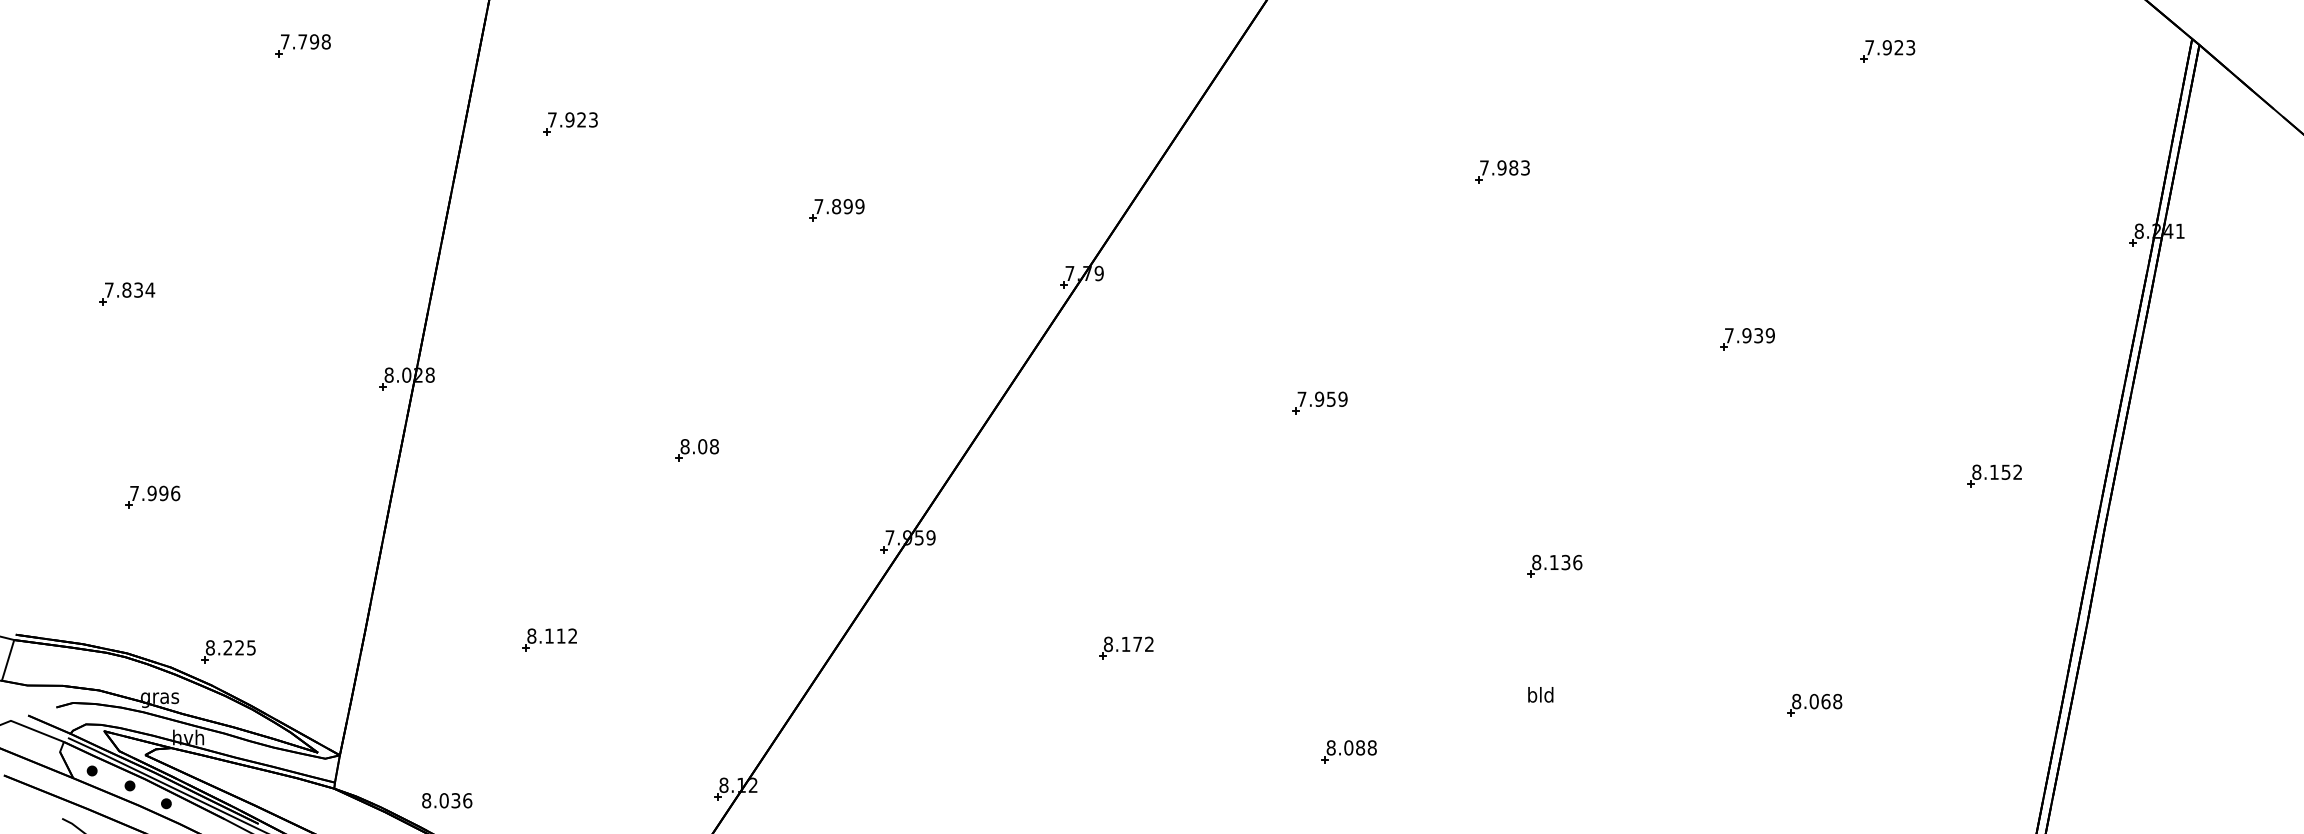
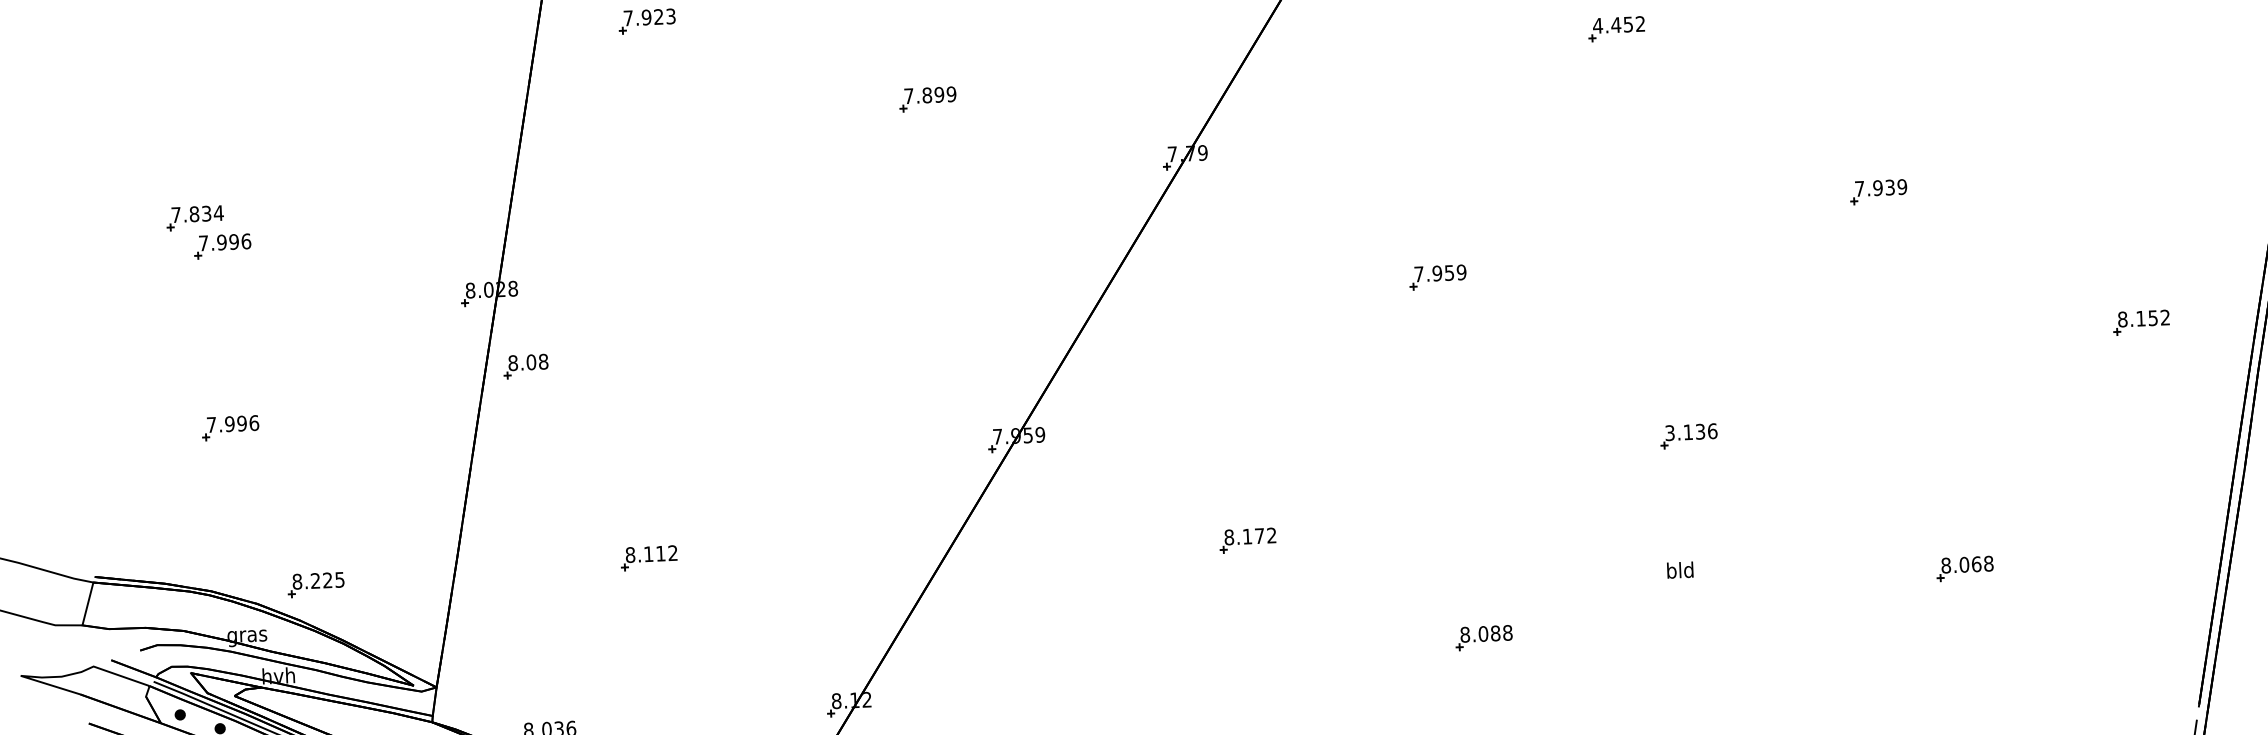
text: (1504, 167) -> (1618, 24), 7.983 -> 4.452
part: (152, 321) -> (222, 245), added
part: (696, 450) -> (525, 366), moved
text: (1536, 562) -> (1669, 433), 8.136 -> 3.136

